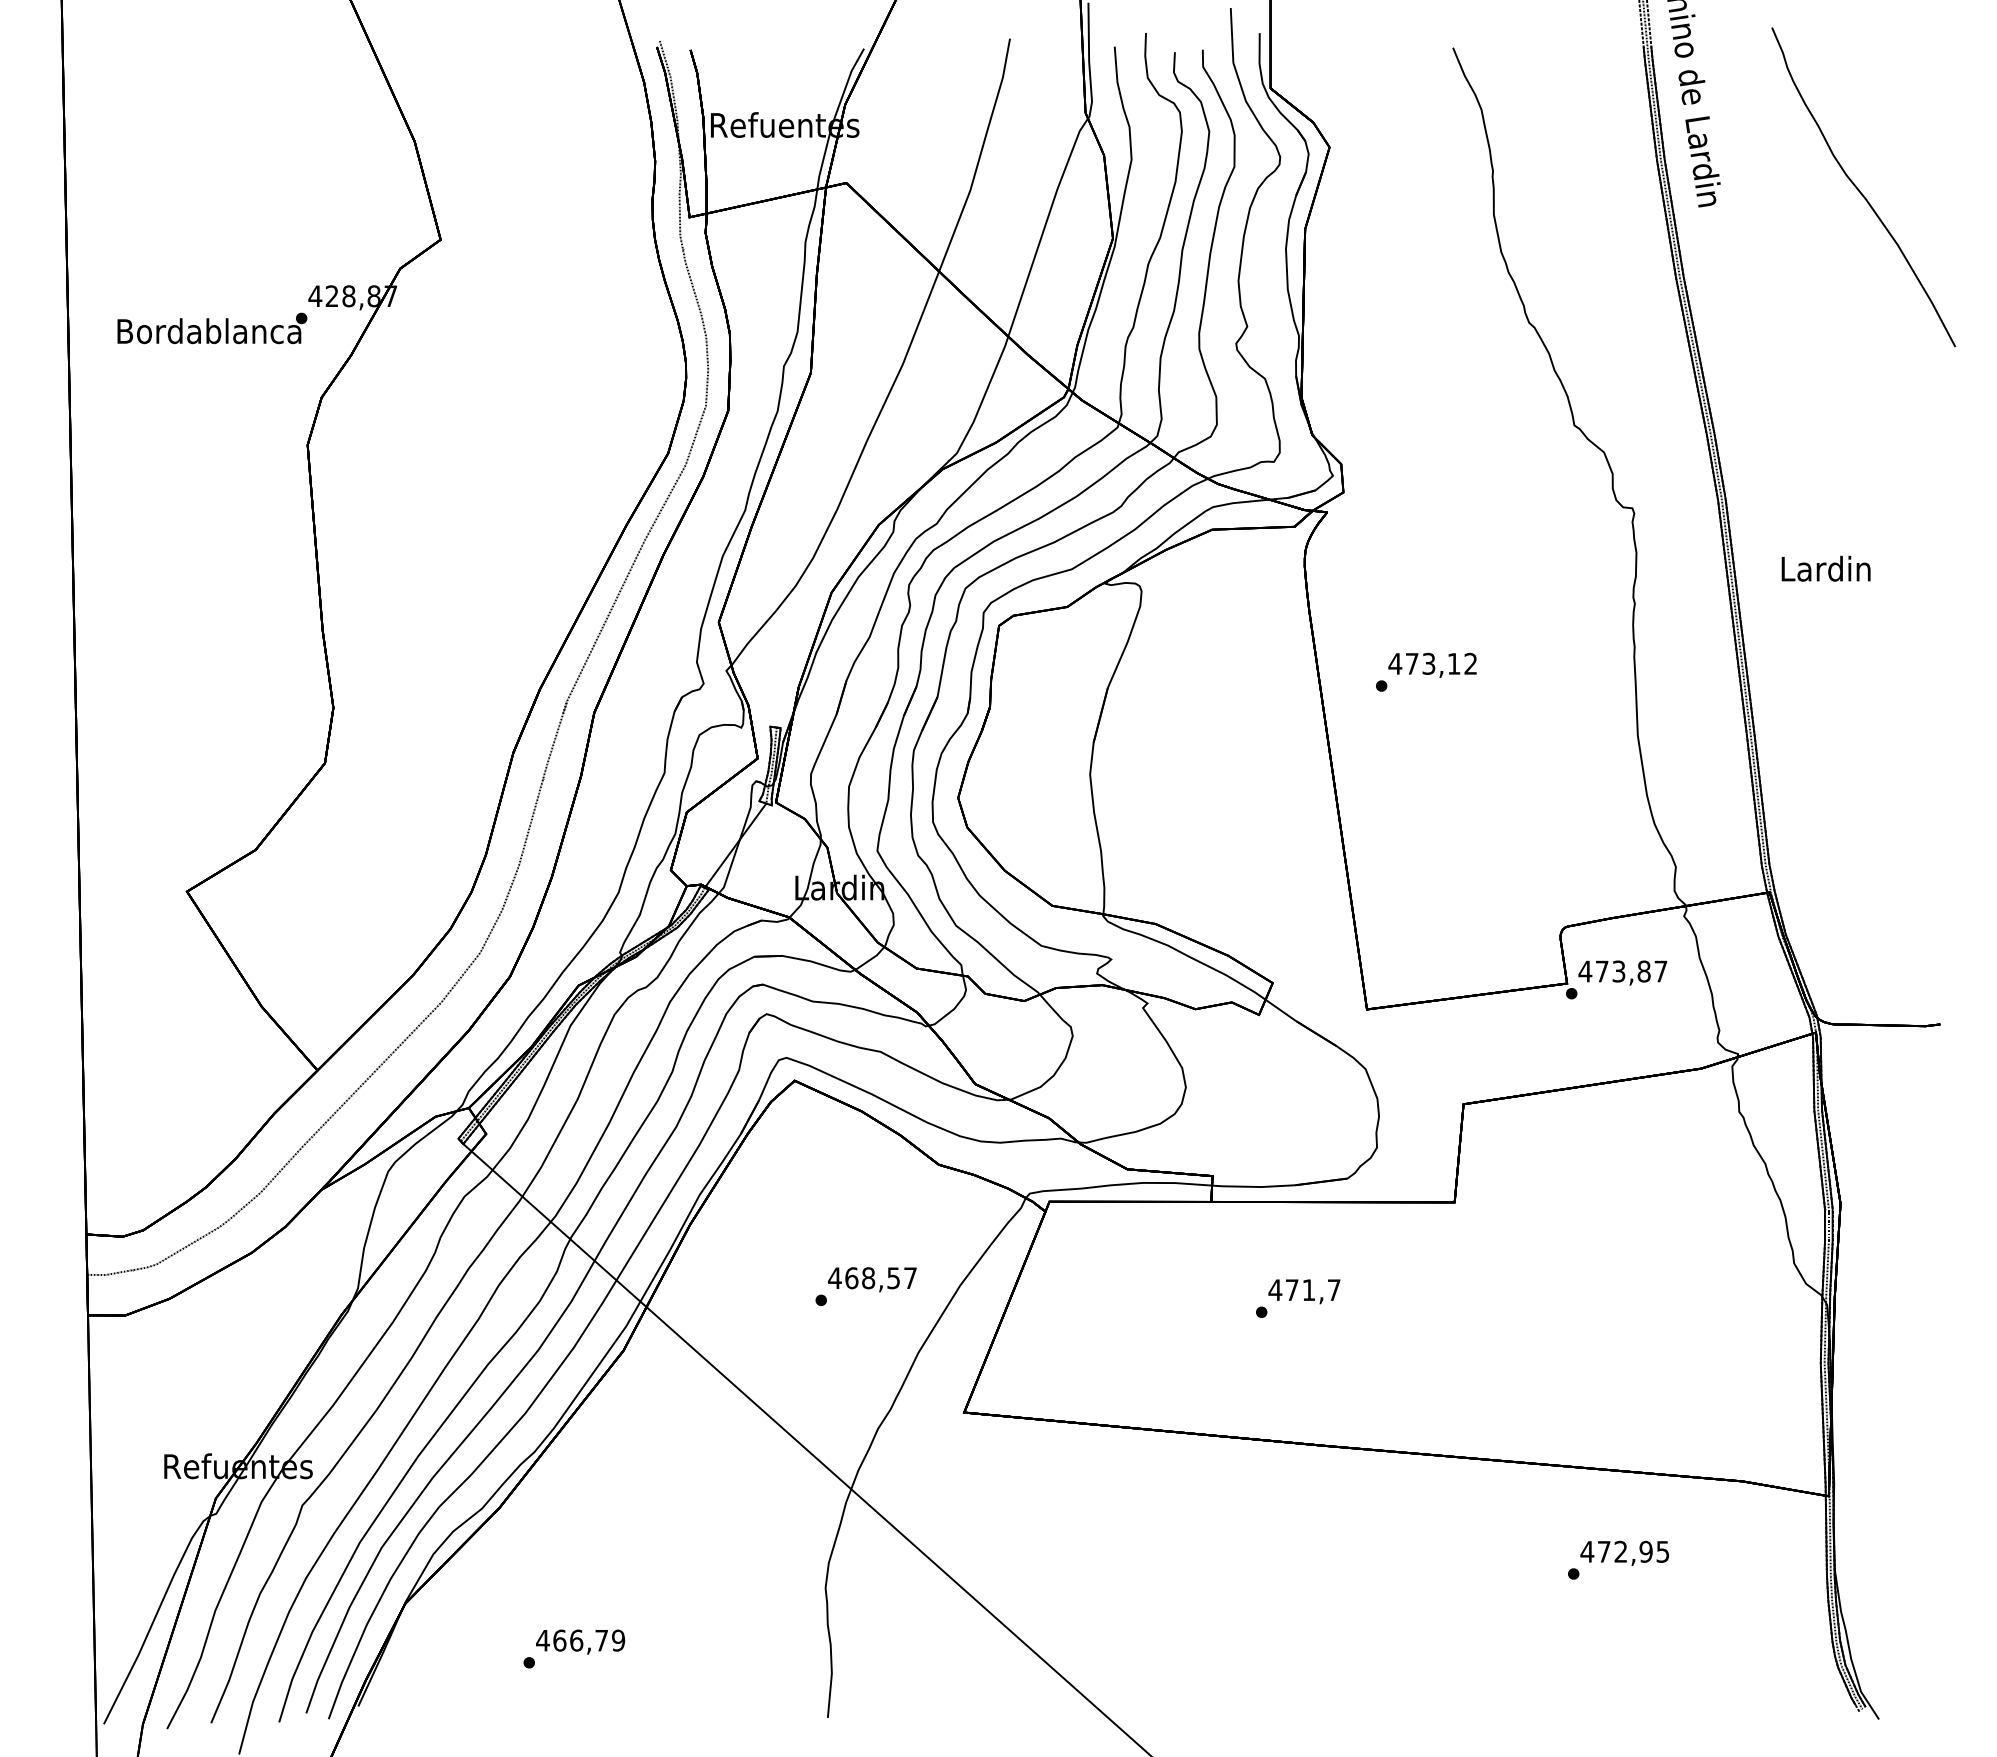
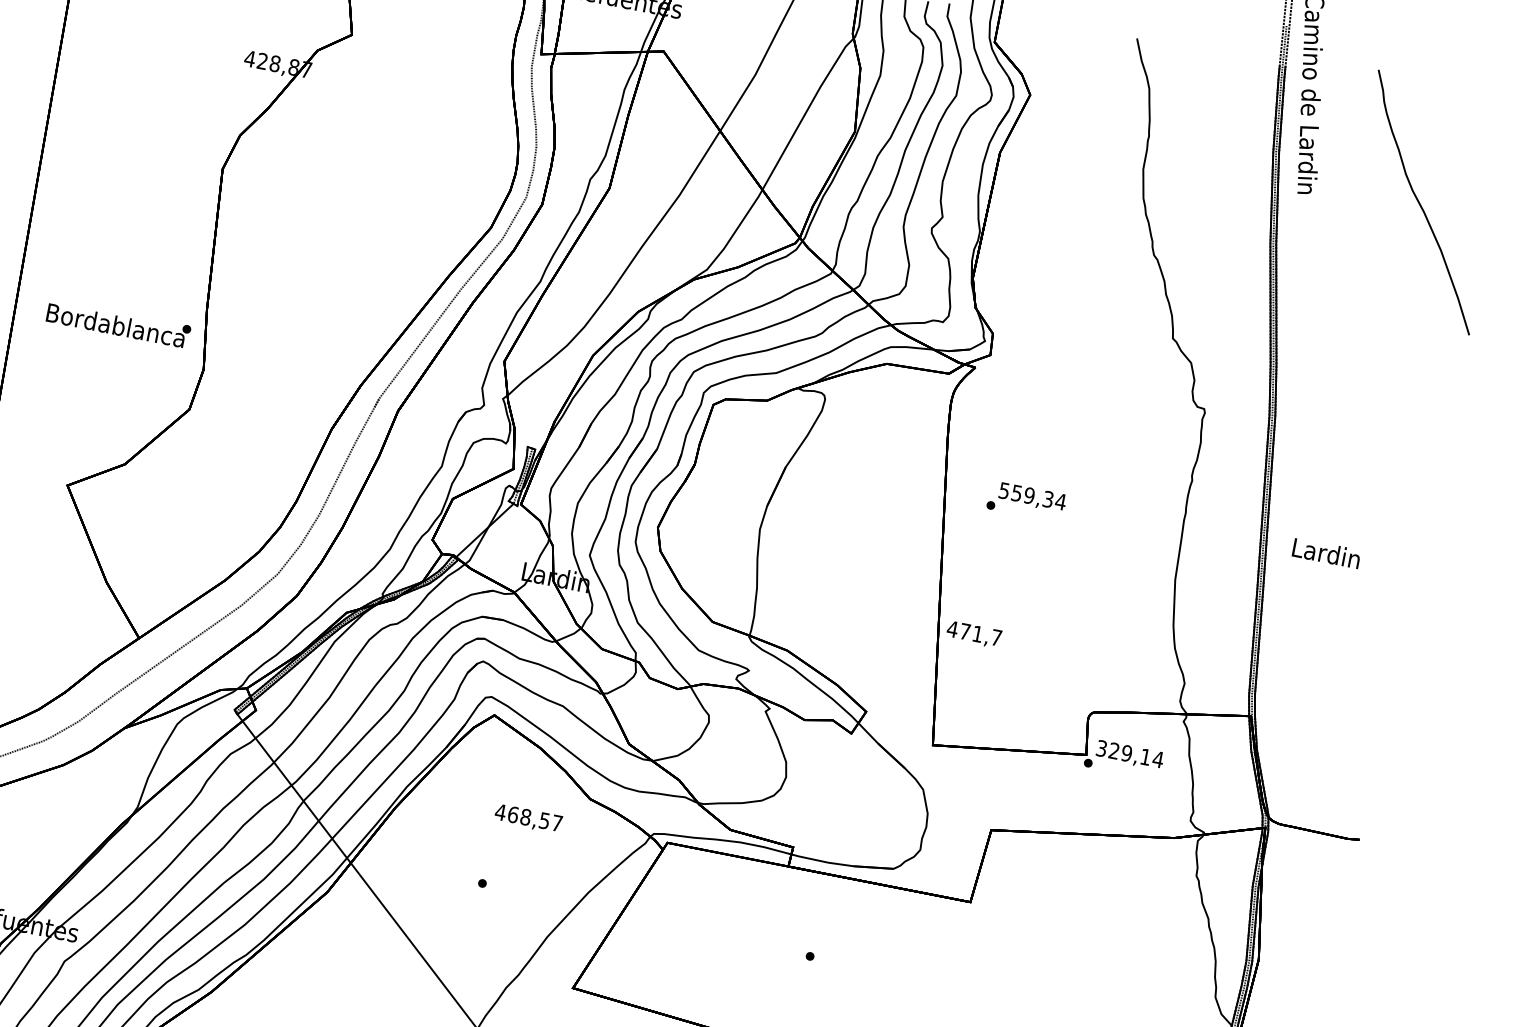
text: (212, 328) -> (118, 323), moved
text: (1825, 568) -> (1326, 553), moved
text: (1432, 663) -> (1032, 495), 473,12 -> 559,34
text: (1622, 971) -> (1129, 753), 473,87 -> 329,14
text: (872, 1279) -> (528, 818), moved
text: (1304, 1291) -> (974, 634), moved

